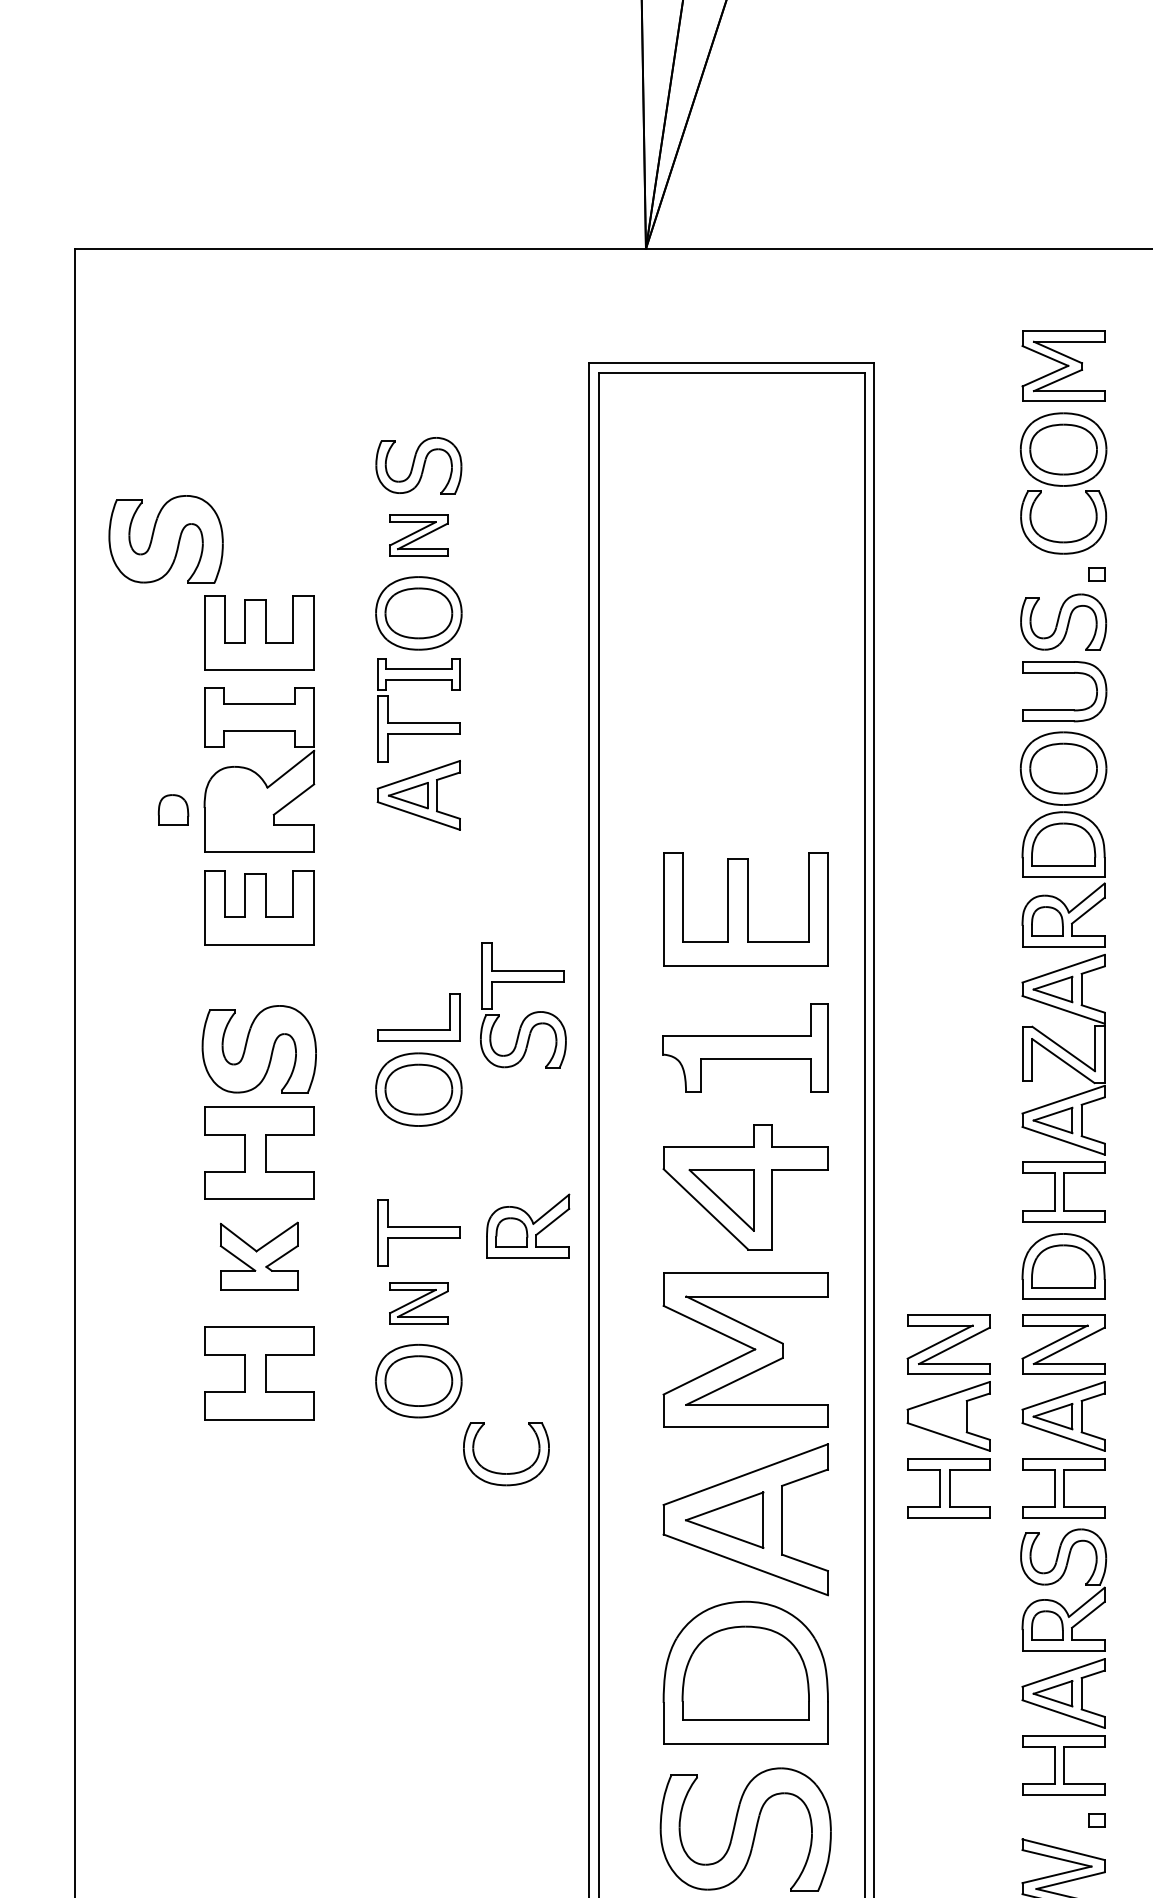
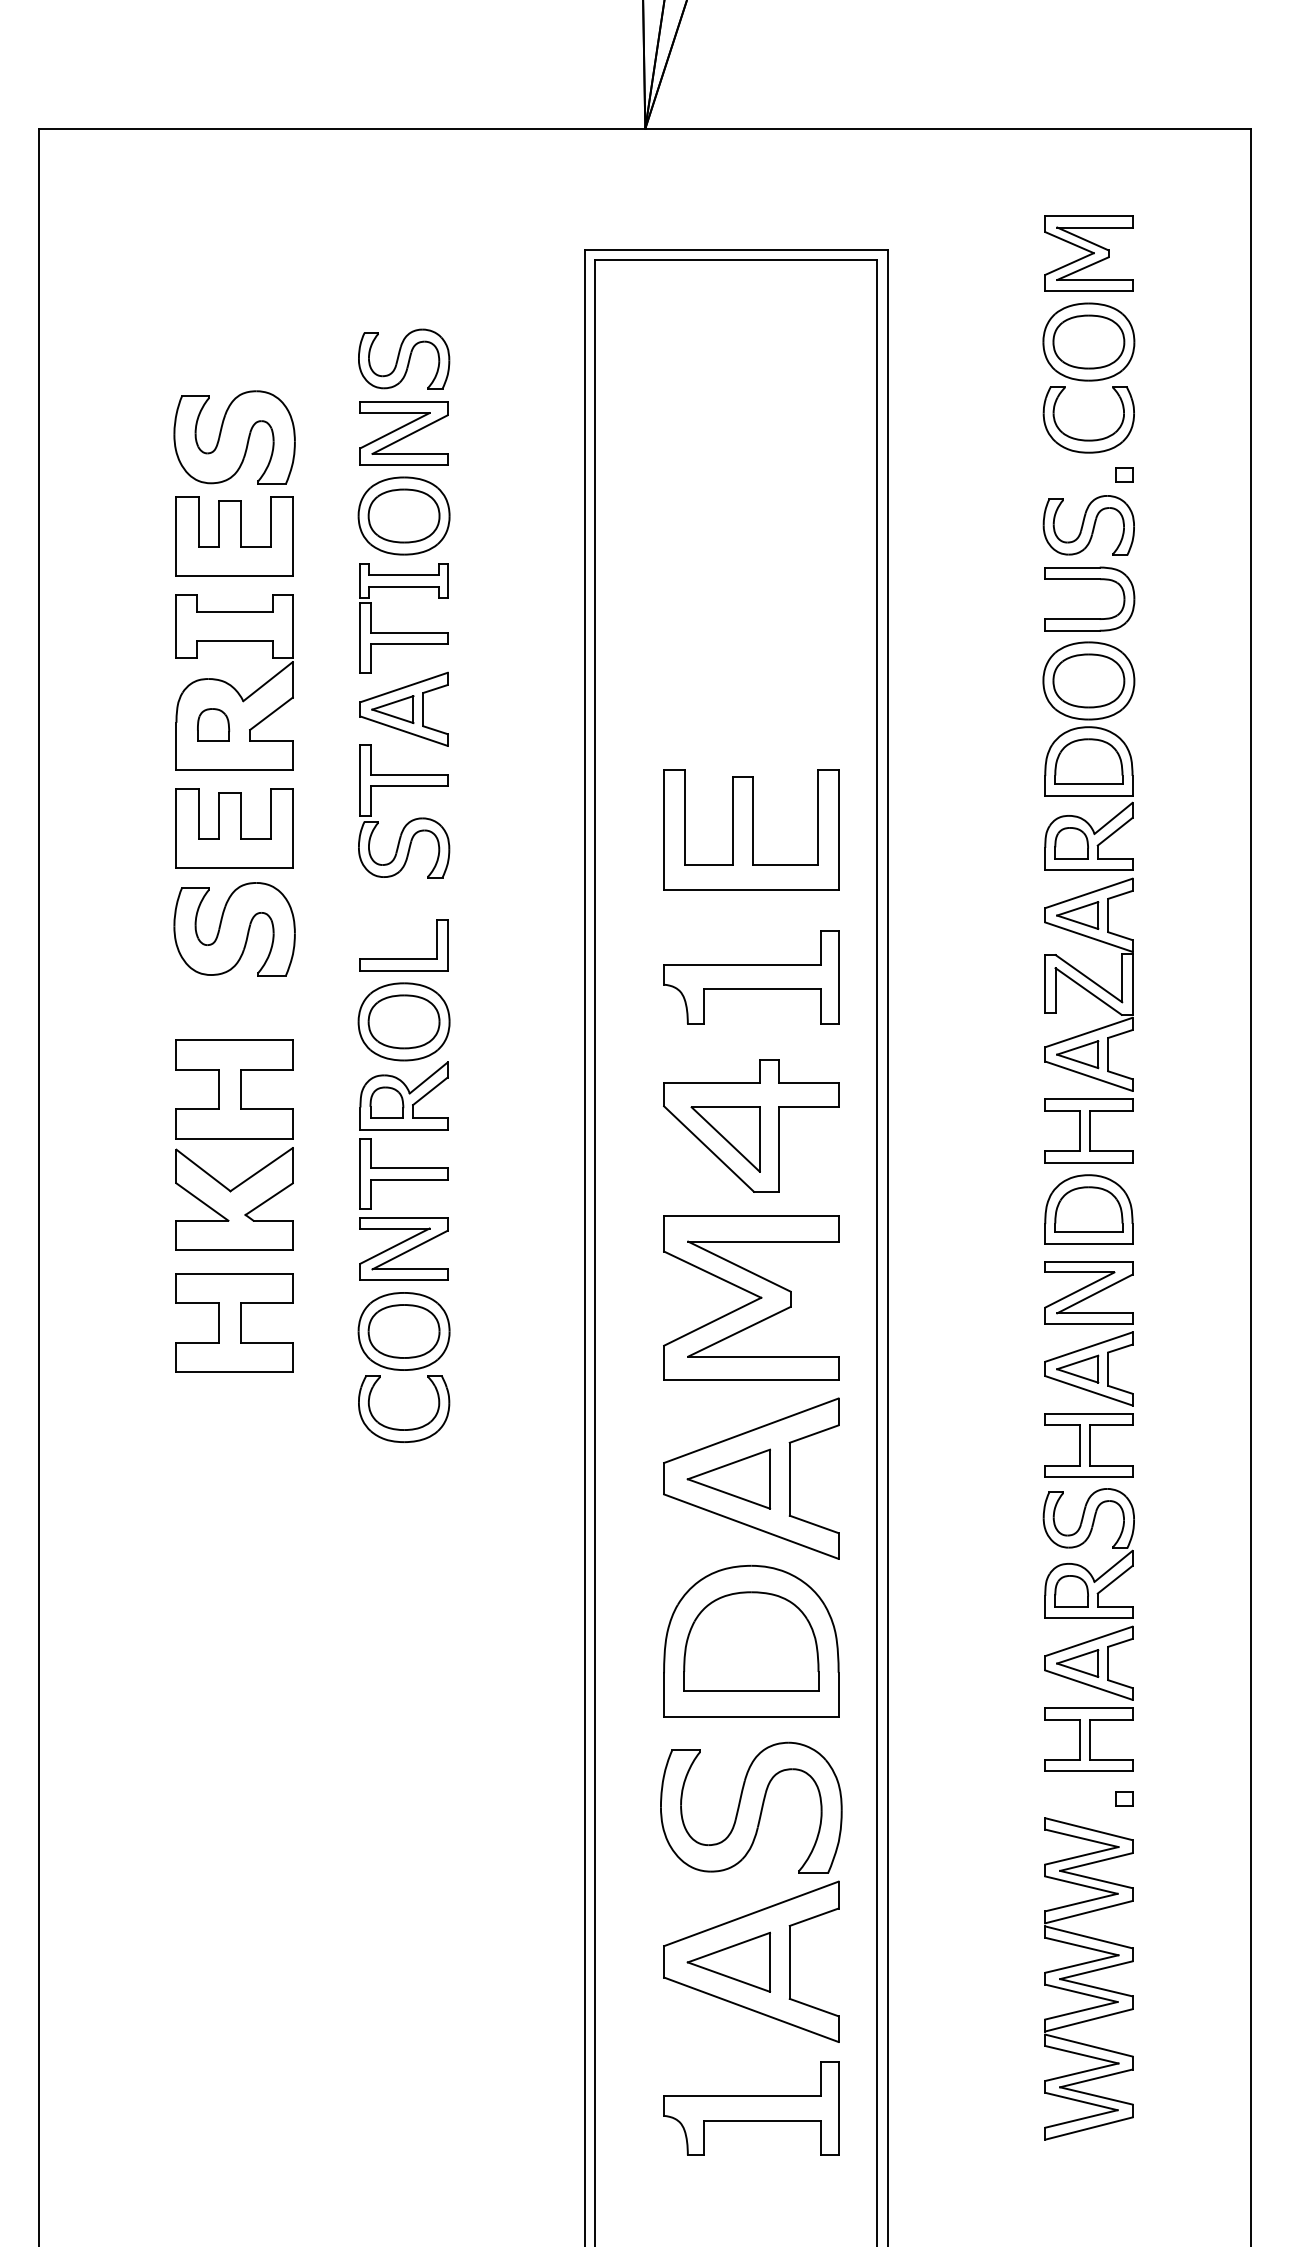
part: (418, 535) -> (403, 433), size x1.43
part: (165, 539) -> (234, 437), moved
part: (173, 809) -> (213, 724), moved
part: (527, 1014) -> (408, 821), moved
part: (259, 1049) -> (234, 929), moved
part: (527, 1225) -> (403, 1095), moved
part: (259, 1255) -> (234, 1198), size x1.43
part: (418, 1303) -> (403, 1248), size x1.43
part: (948, 1416) -> (966, 1369), removed
part: (511, 1472) -> (409, 1428), moved

